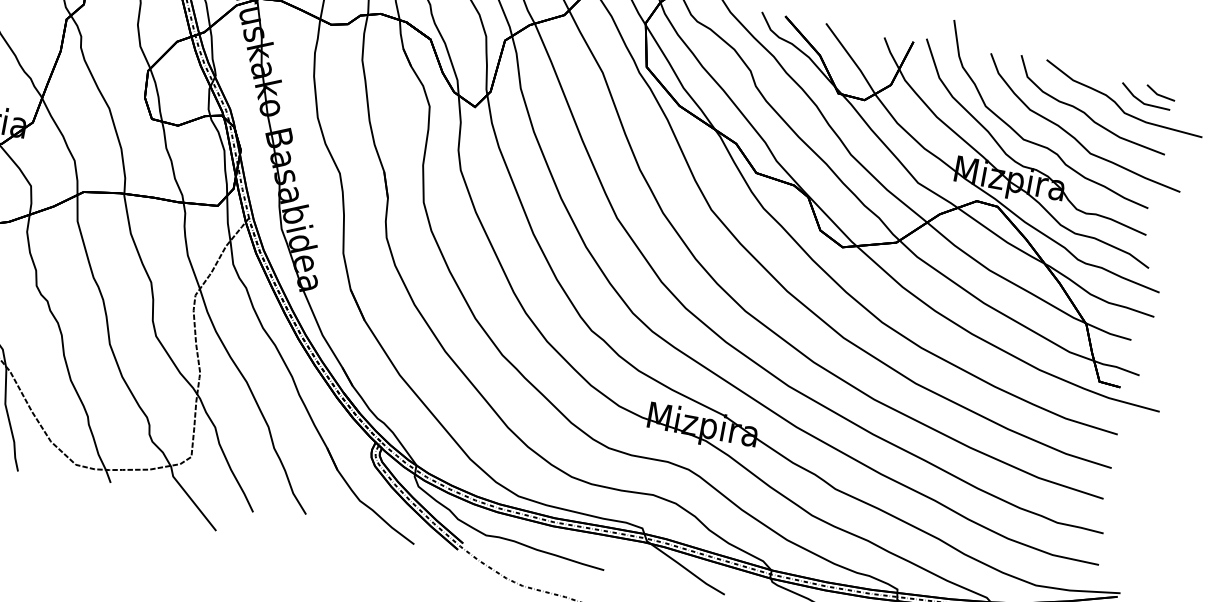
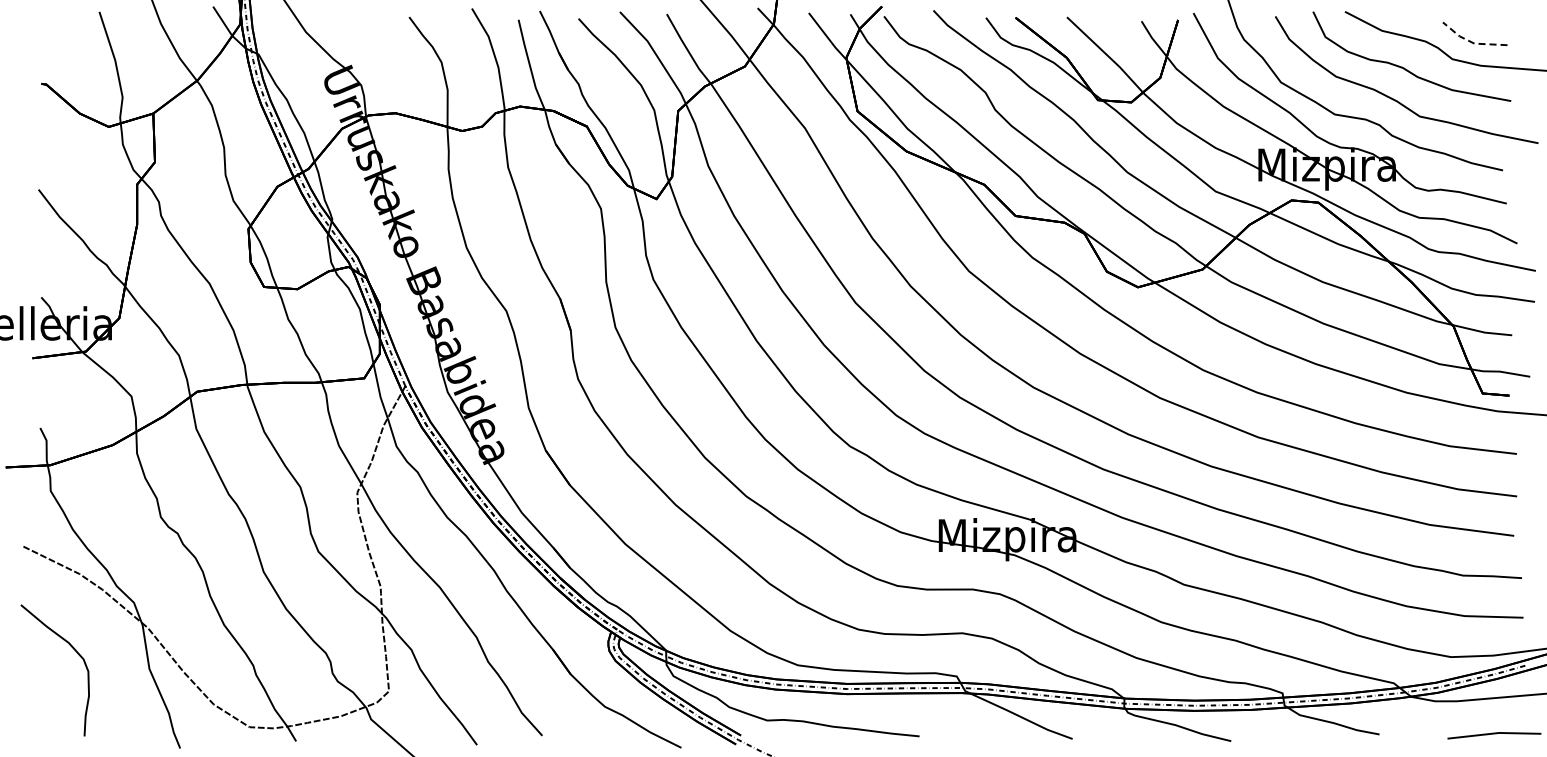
line: (1160, 94) -> (1492, 28), removed
line: (1142, 102) -> (1471, 42), solid -> dashed

